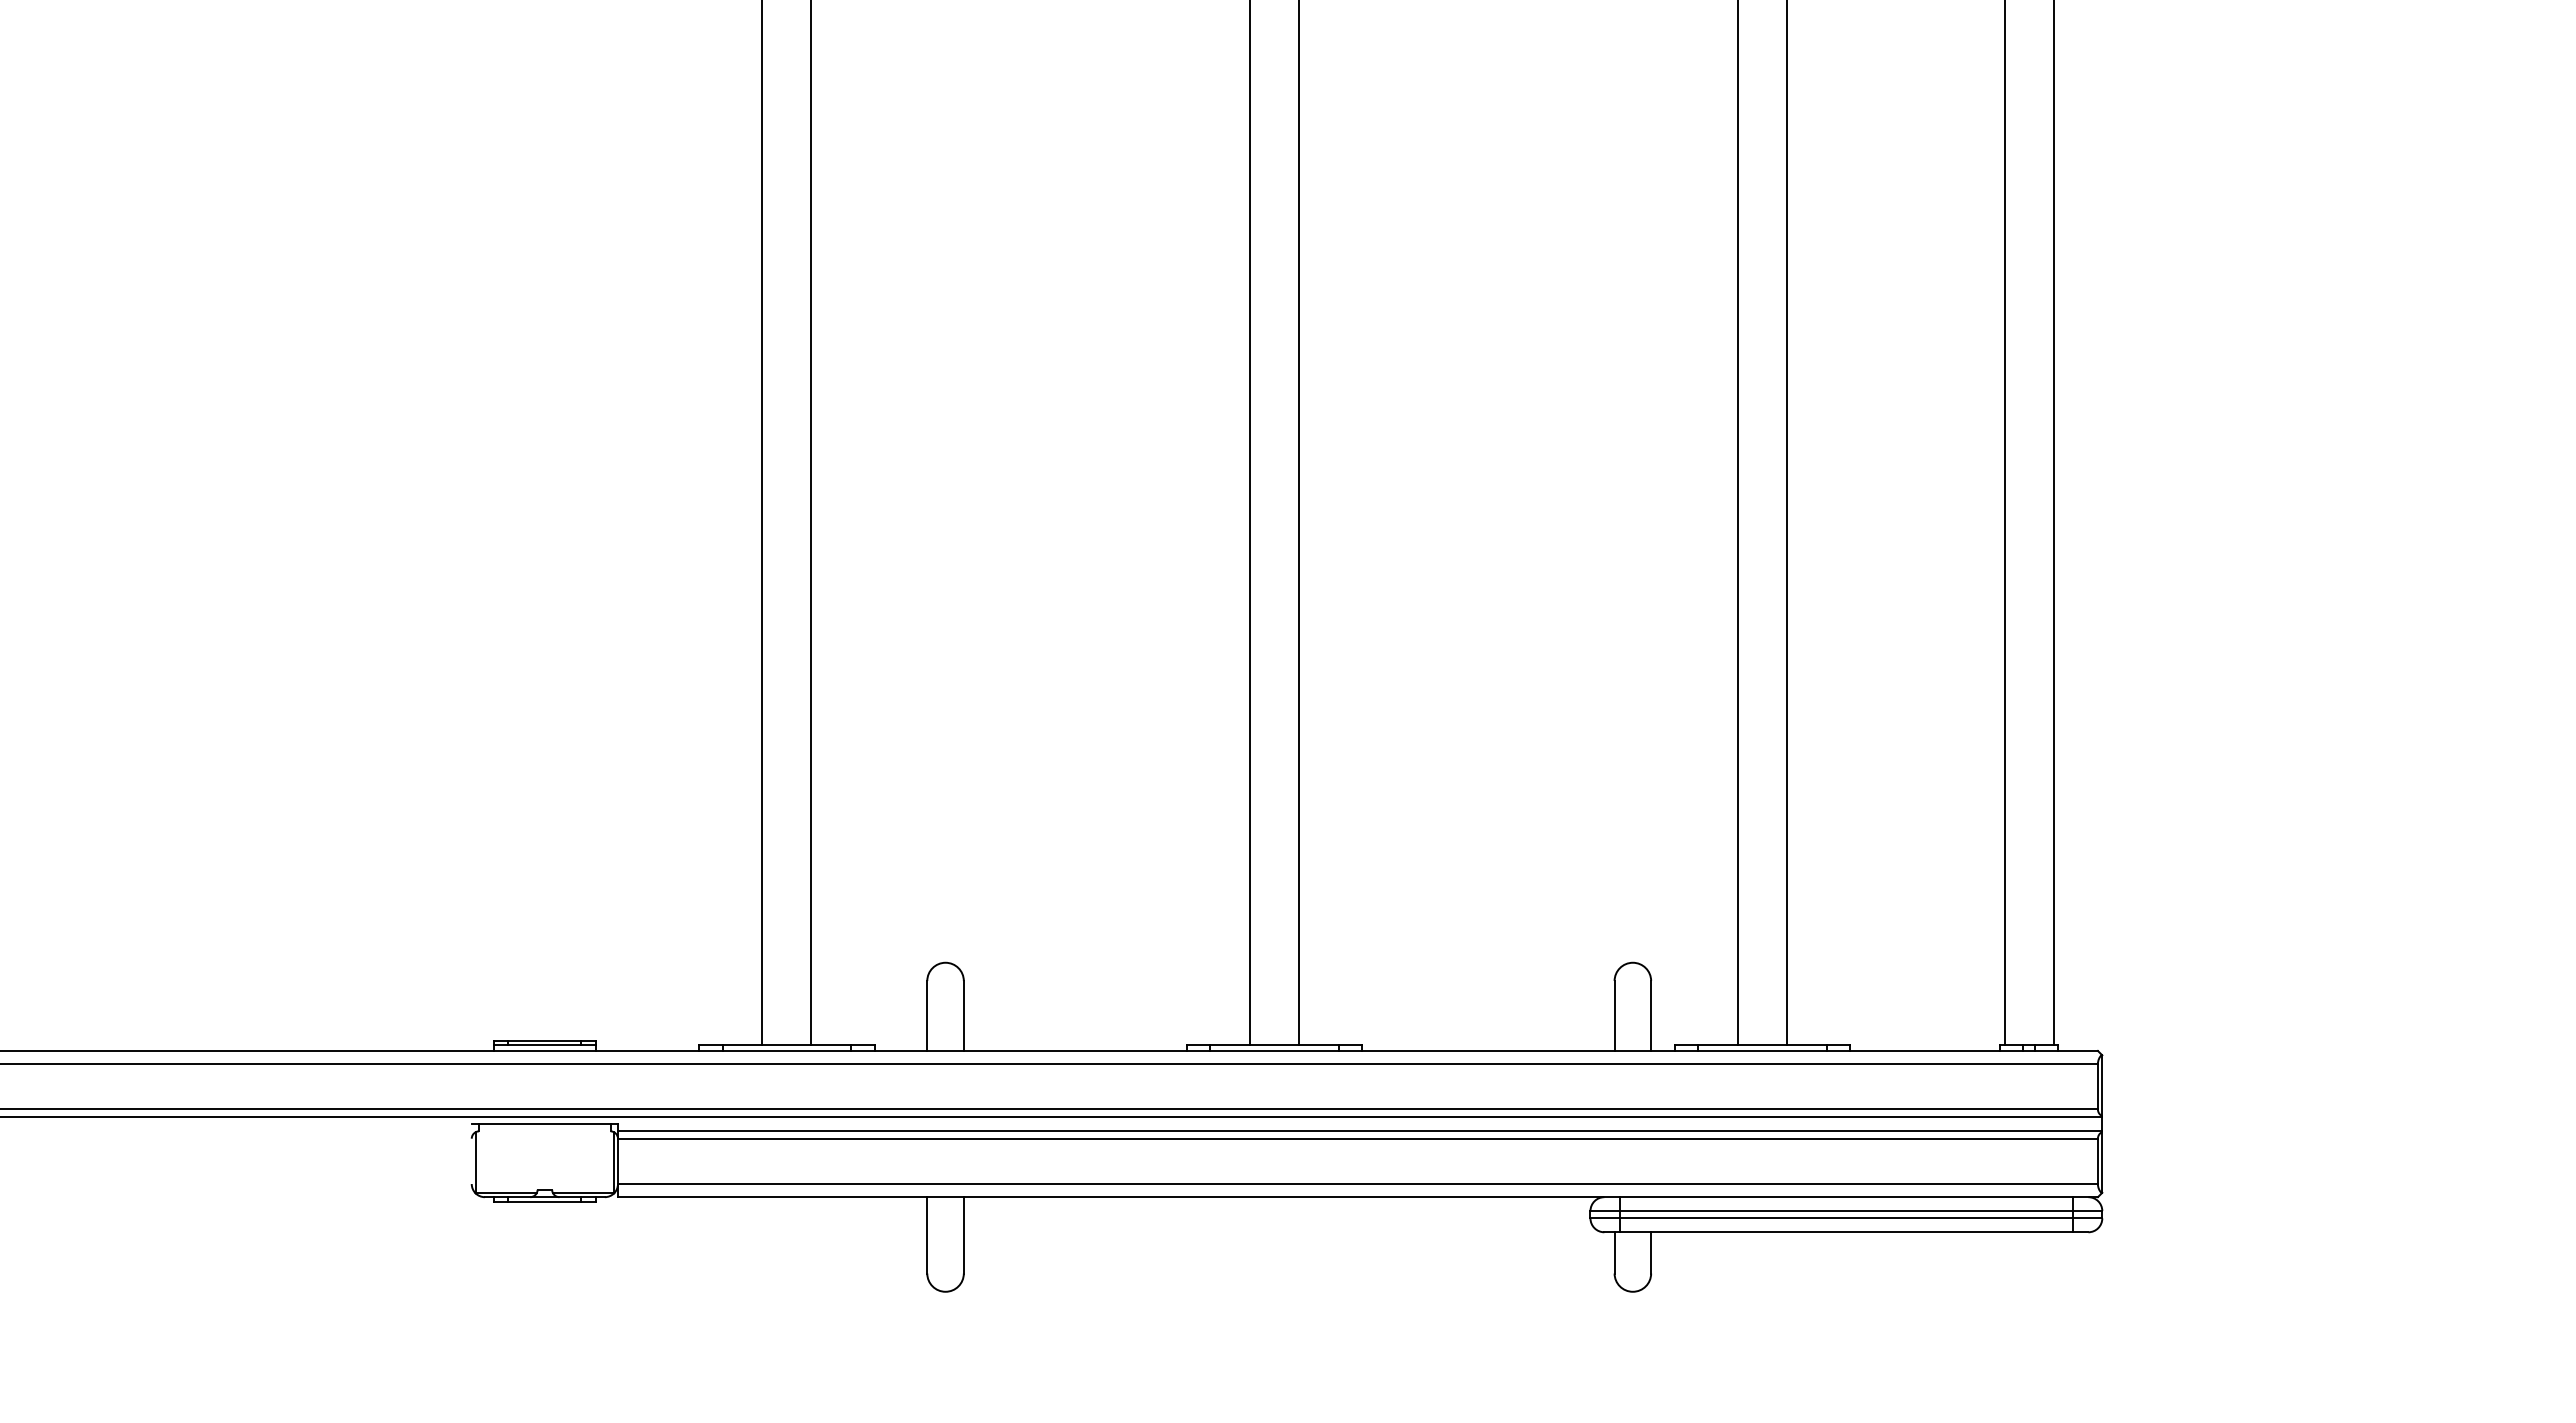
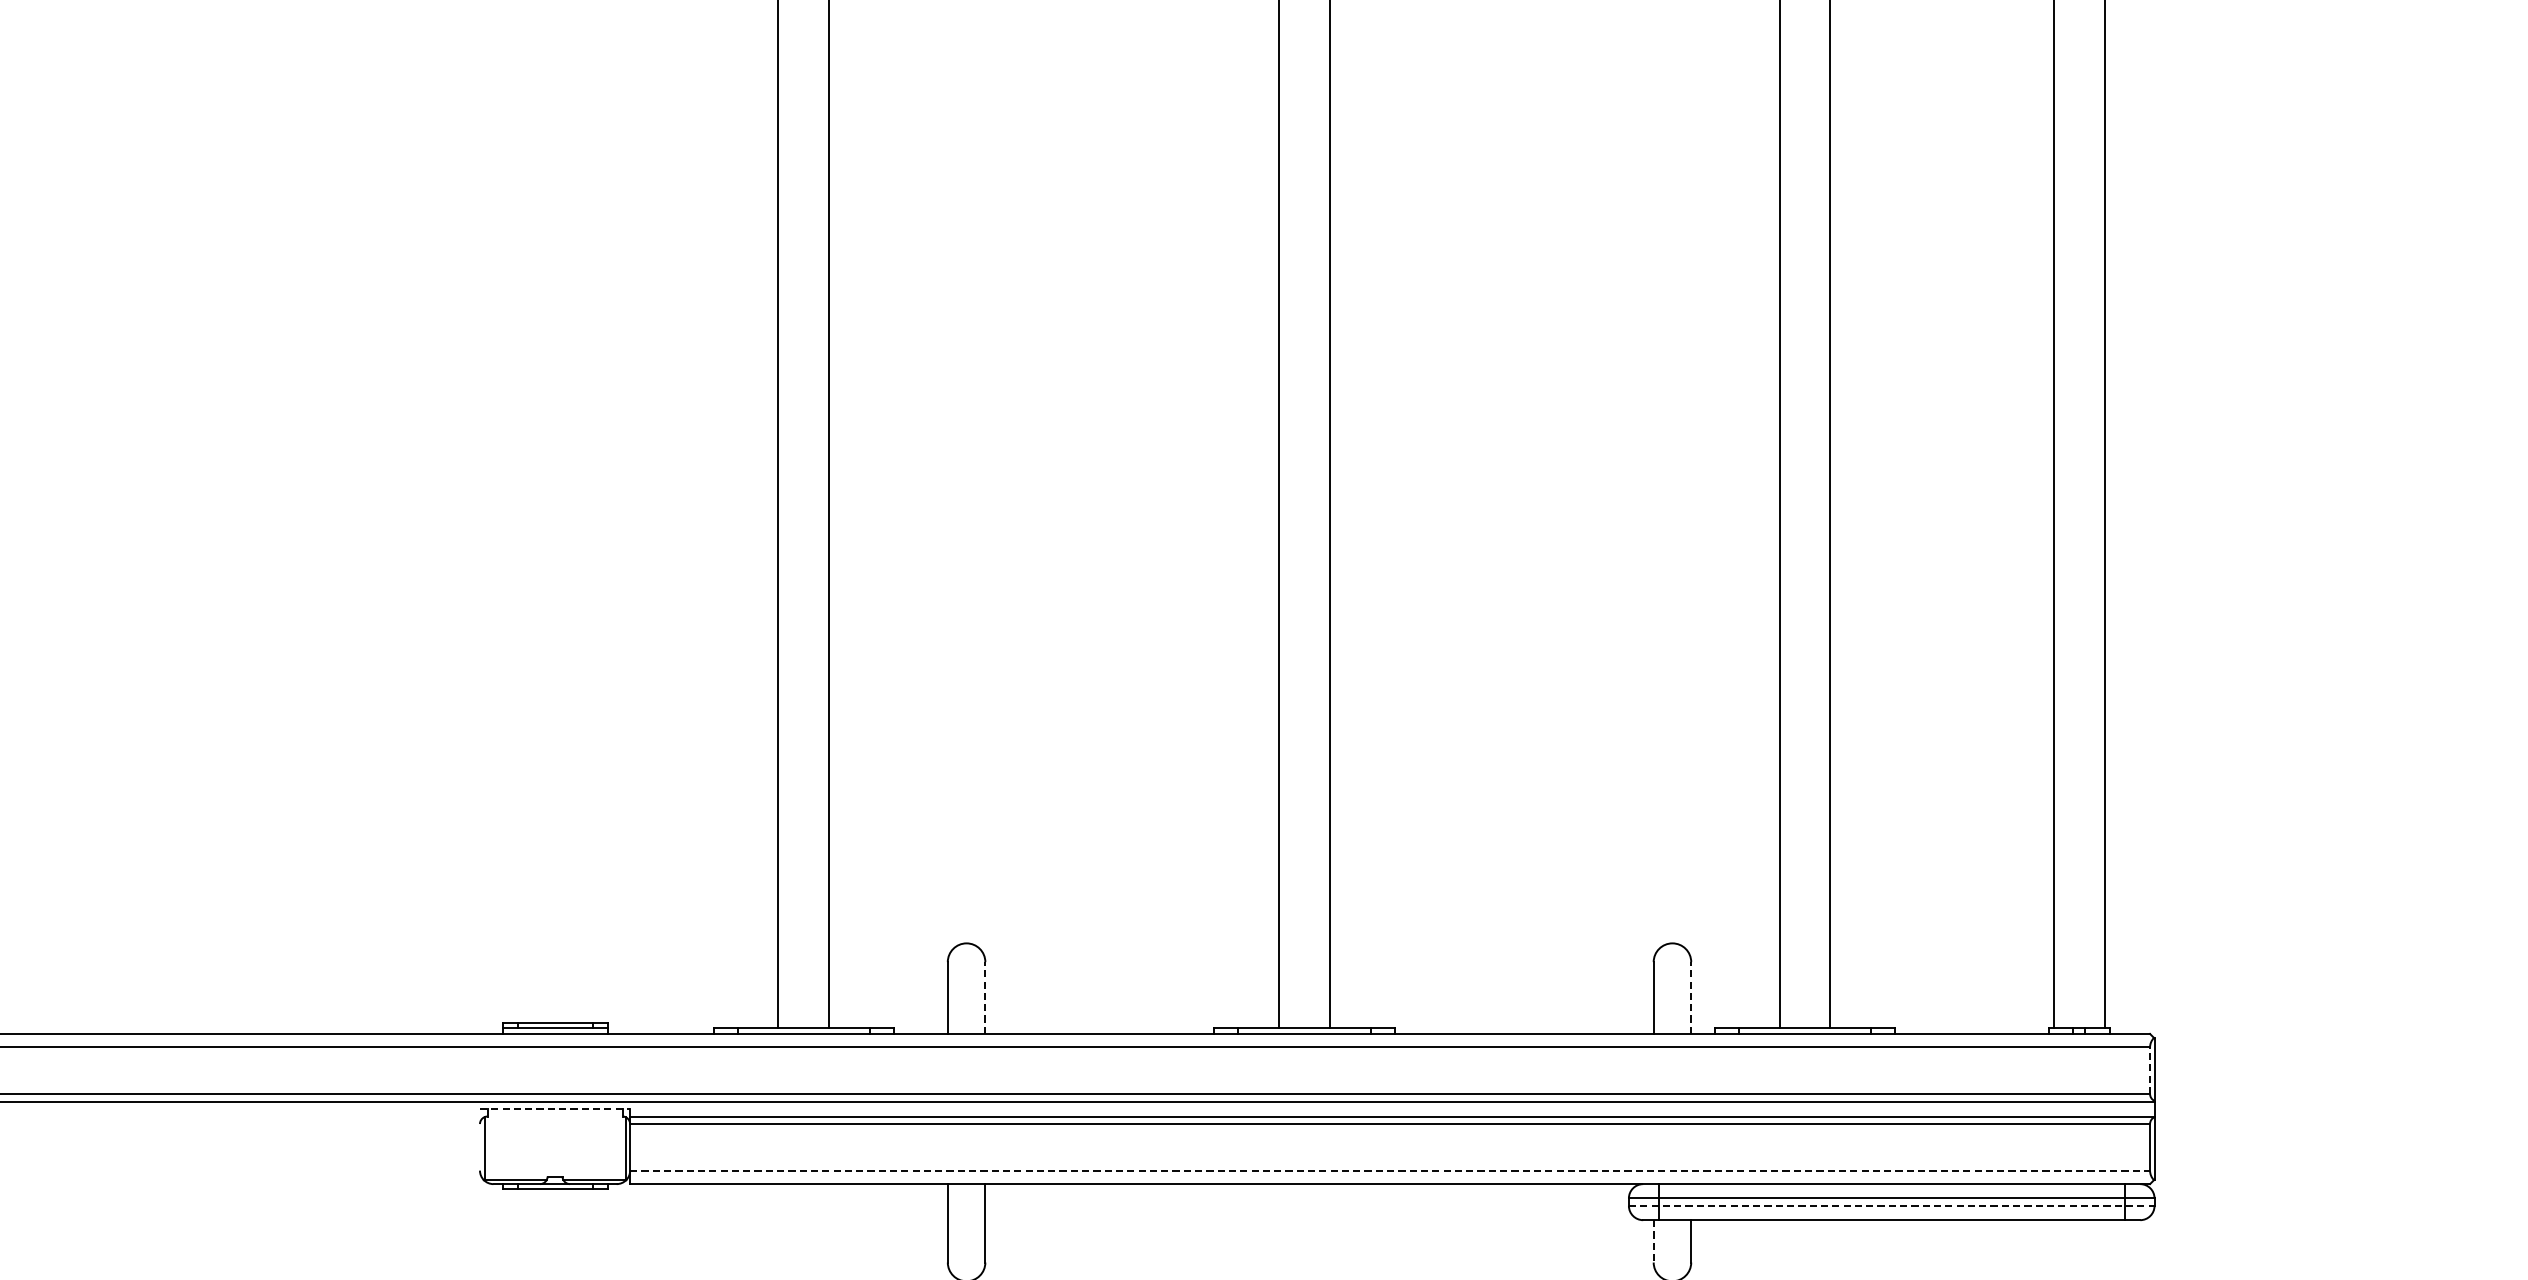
line: (963, 1016) -> (985, 998), solid -> dashed
line: (1651, 1016) -> (1691, 998), solid -> dashed
line: (2097, 1086) -> (2149, 1070), solid -> dashed
line: (545, 1124) -> (555, 1109), solid -> dashed
line: (1357, 1184) -> (1389, 1171), solid -> dashed
line: (1846, 1218) -> (1891, 1206), solid -> dashed
line: (1614, 1252) -> (1653, 1240), solid -> dashed

